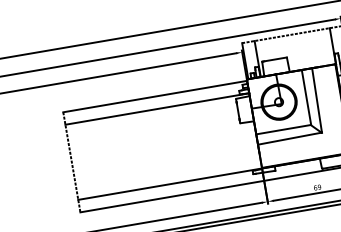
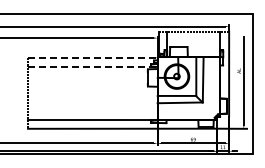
line: (154, 96) -> (92, 58), solid -> dashed
line: (157, 109) -> (92, 67), solid -> dashed

